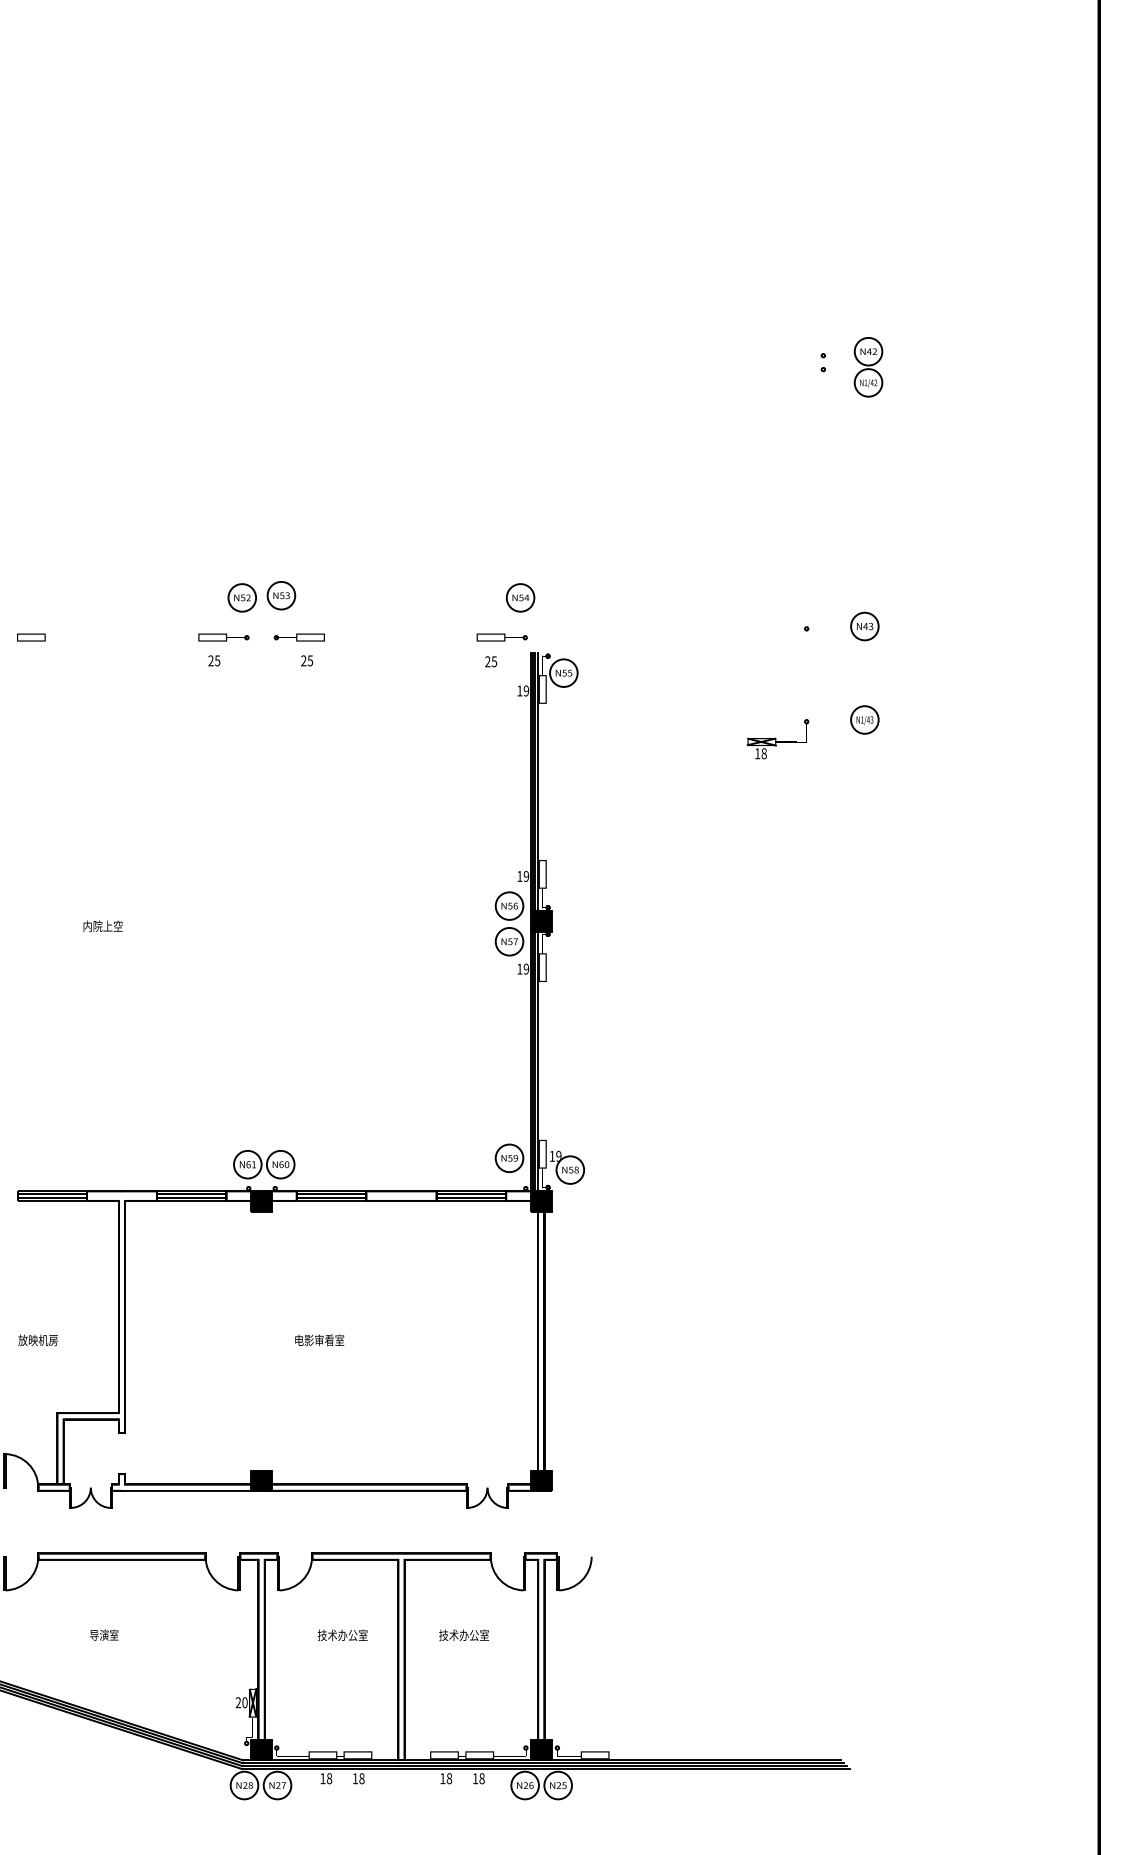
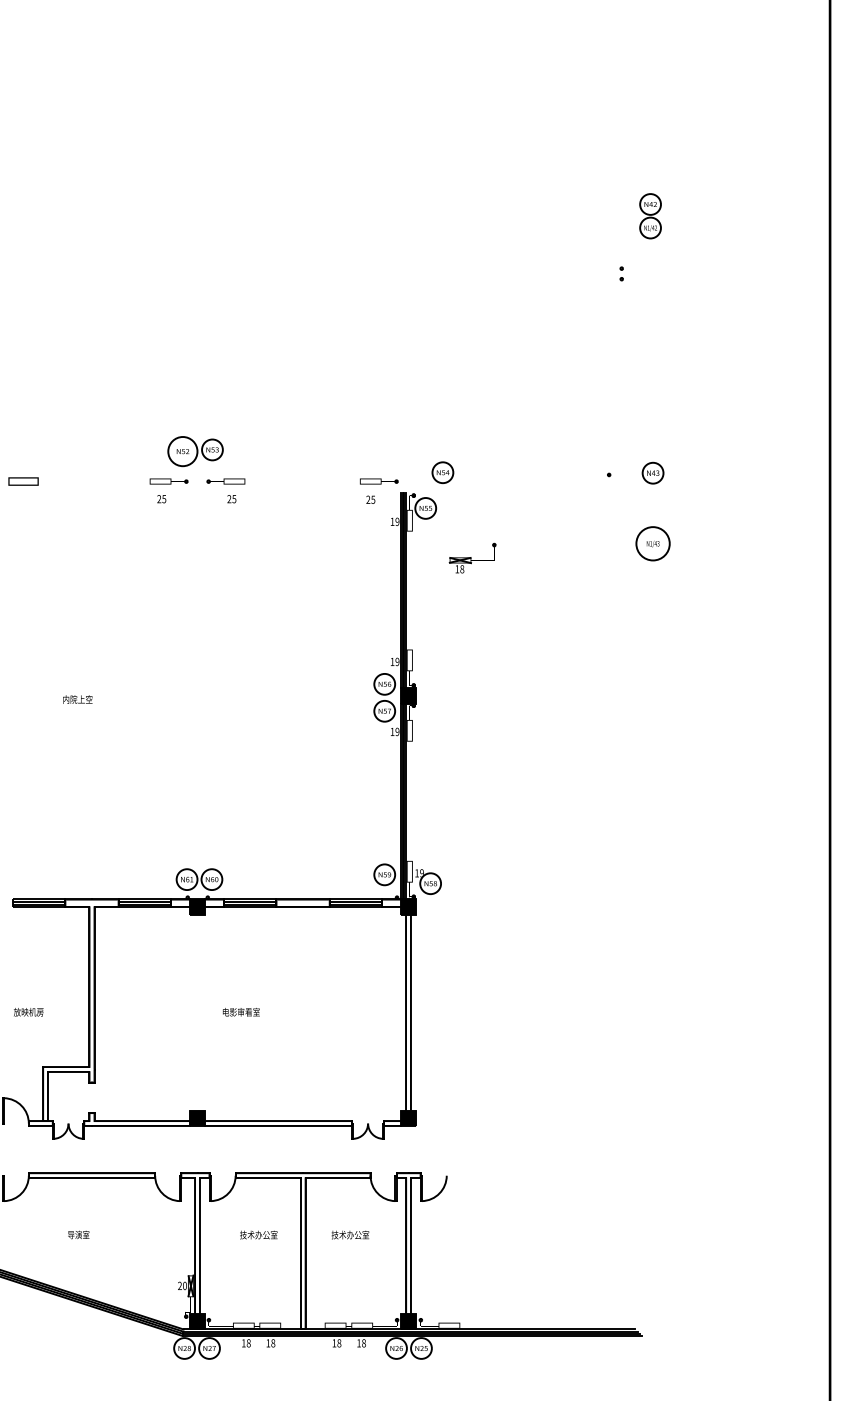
part: (868, 367) -> (650, 216), moved
circle: (242, 597) -> (183, 451), size x1.4
part: (520, 597) -> (442, 472), moved
part: (31, 637) -> (23, 481), size x1.4
circle: (864, 719) -> (652, 543), size x1.6
part: (777, 739) -> (472, 558), moved

